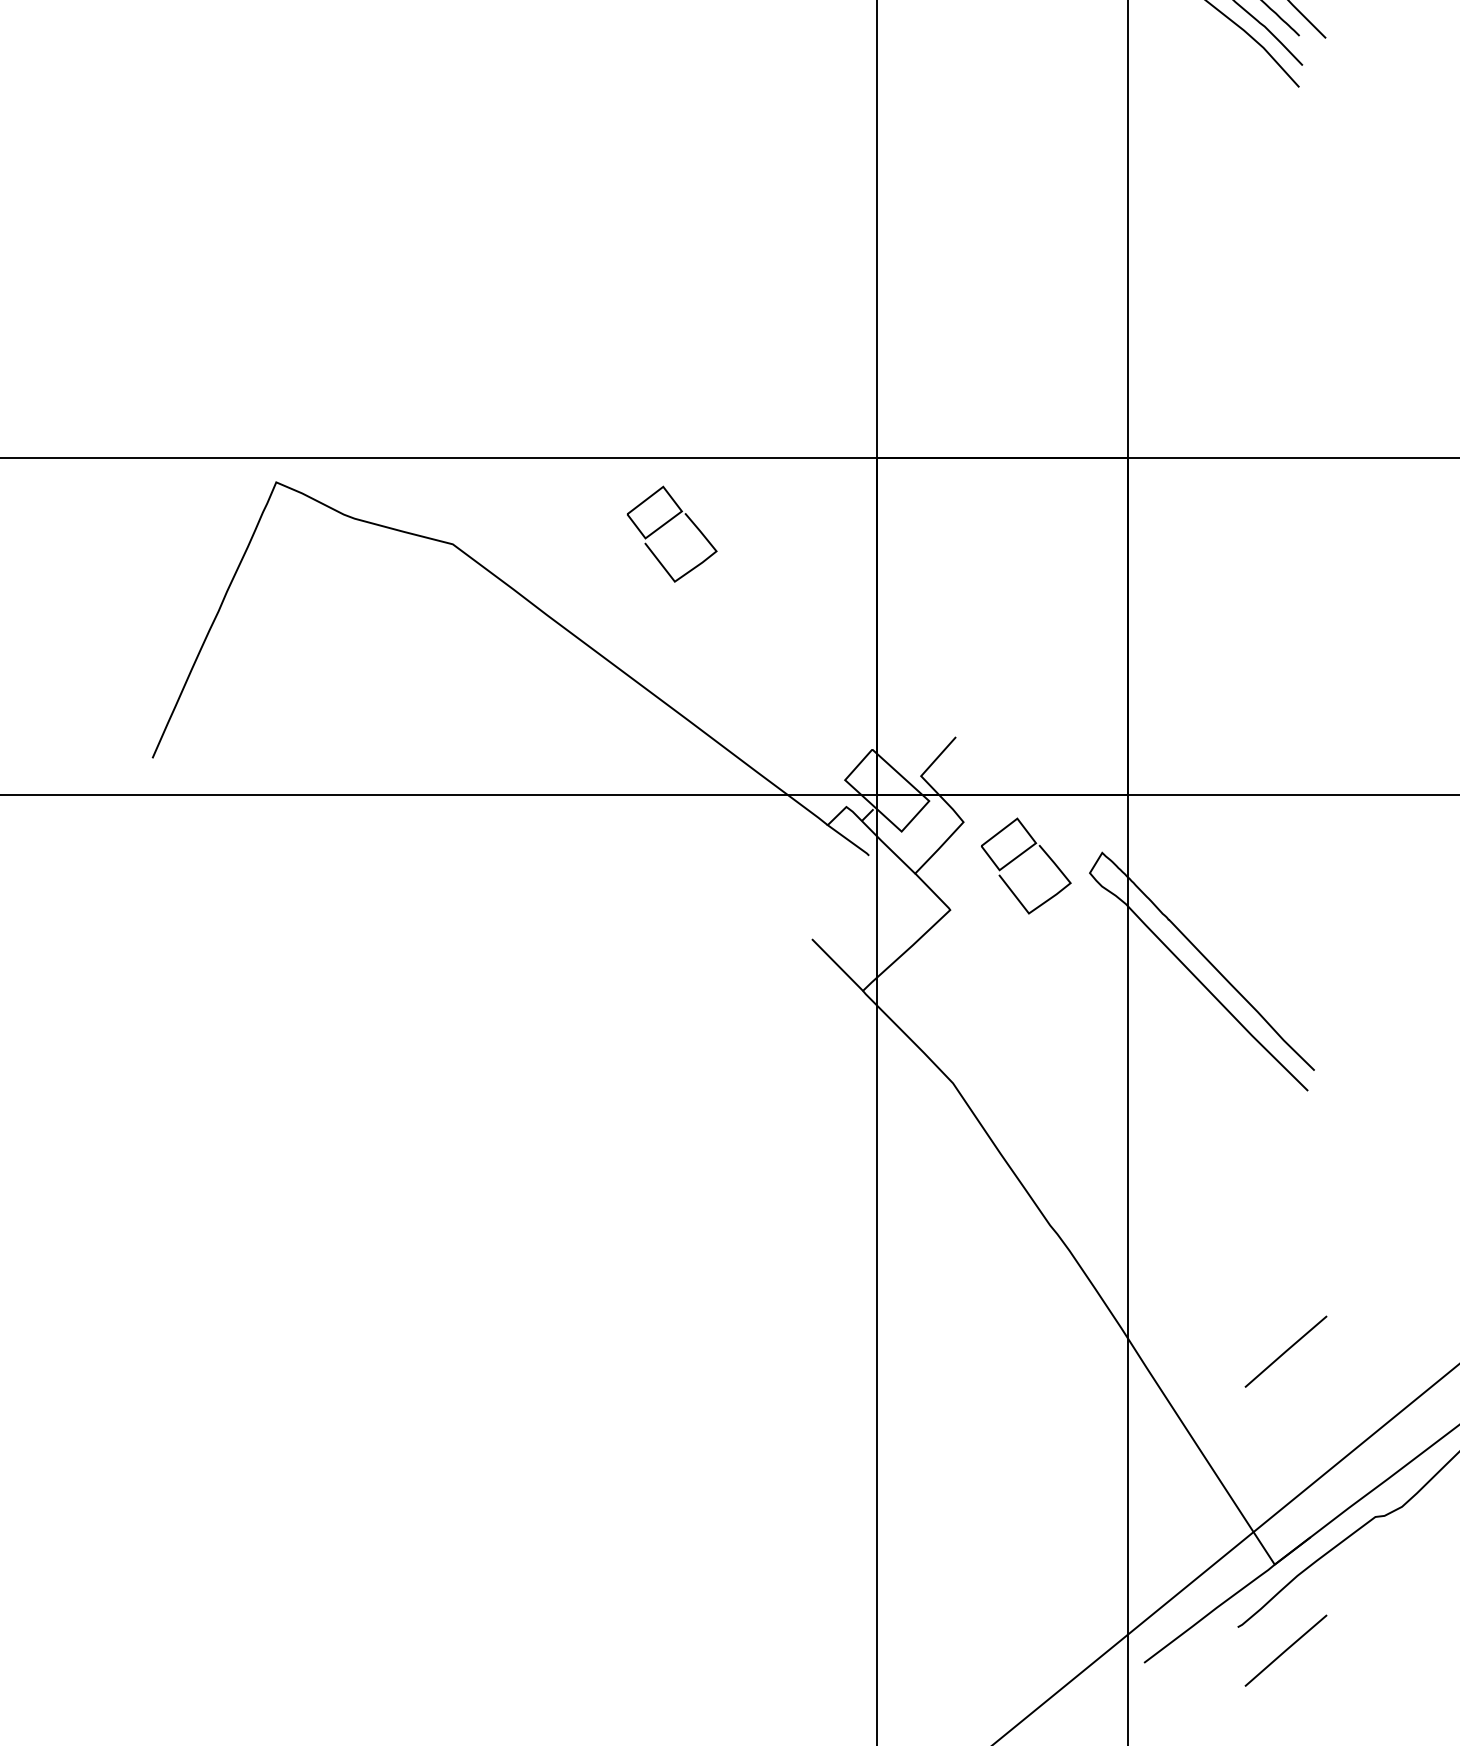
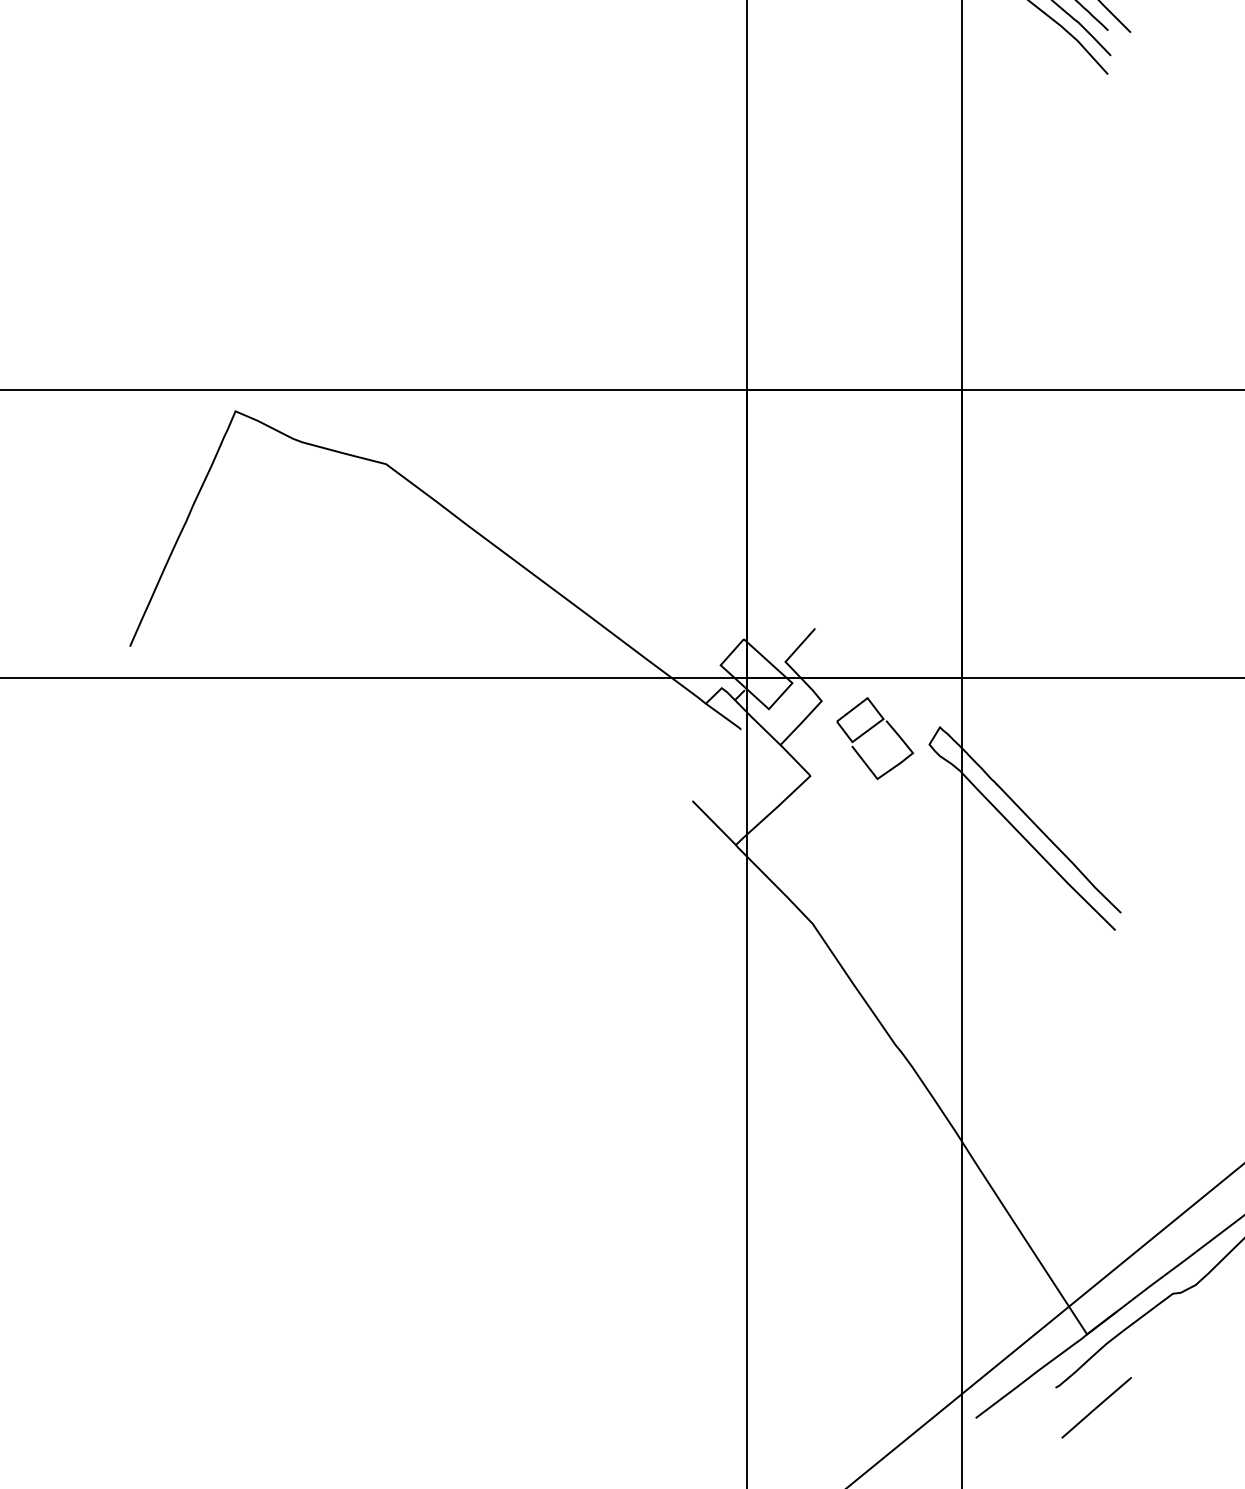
part: (667, 523) -> (569, 446), removed
line: (1285, 1351) -> (1096, 1152), removed

